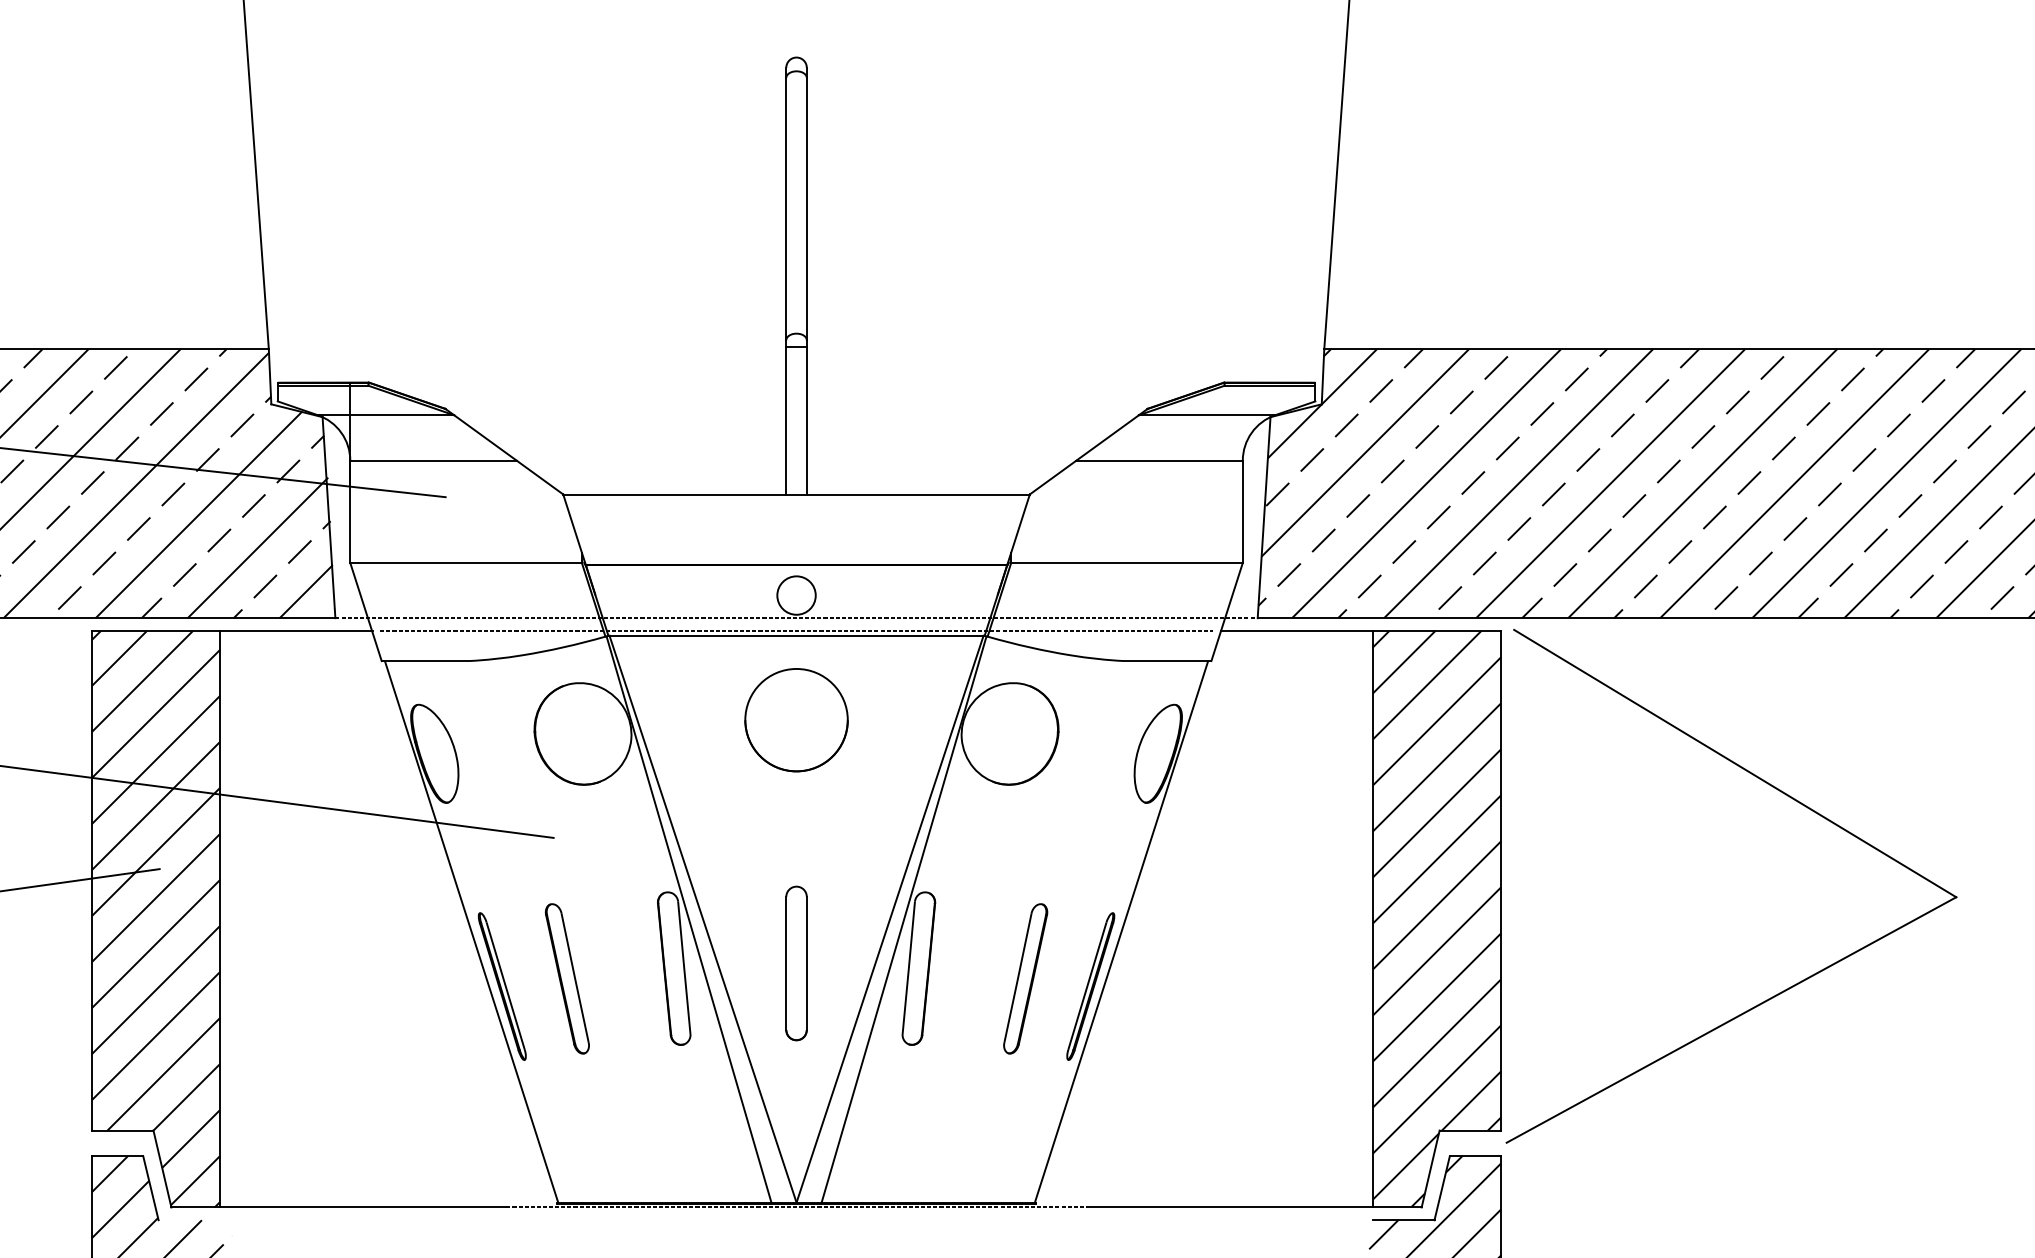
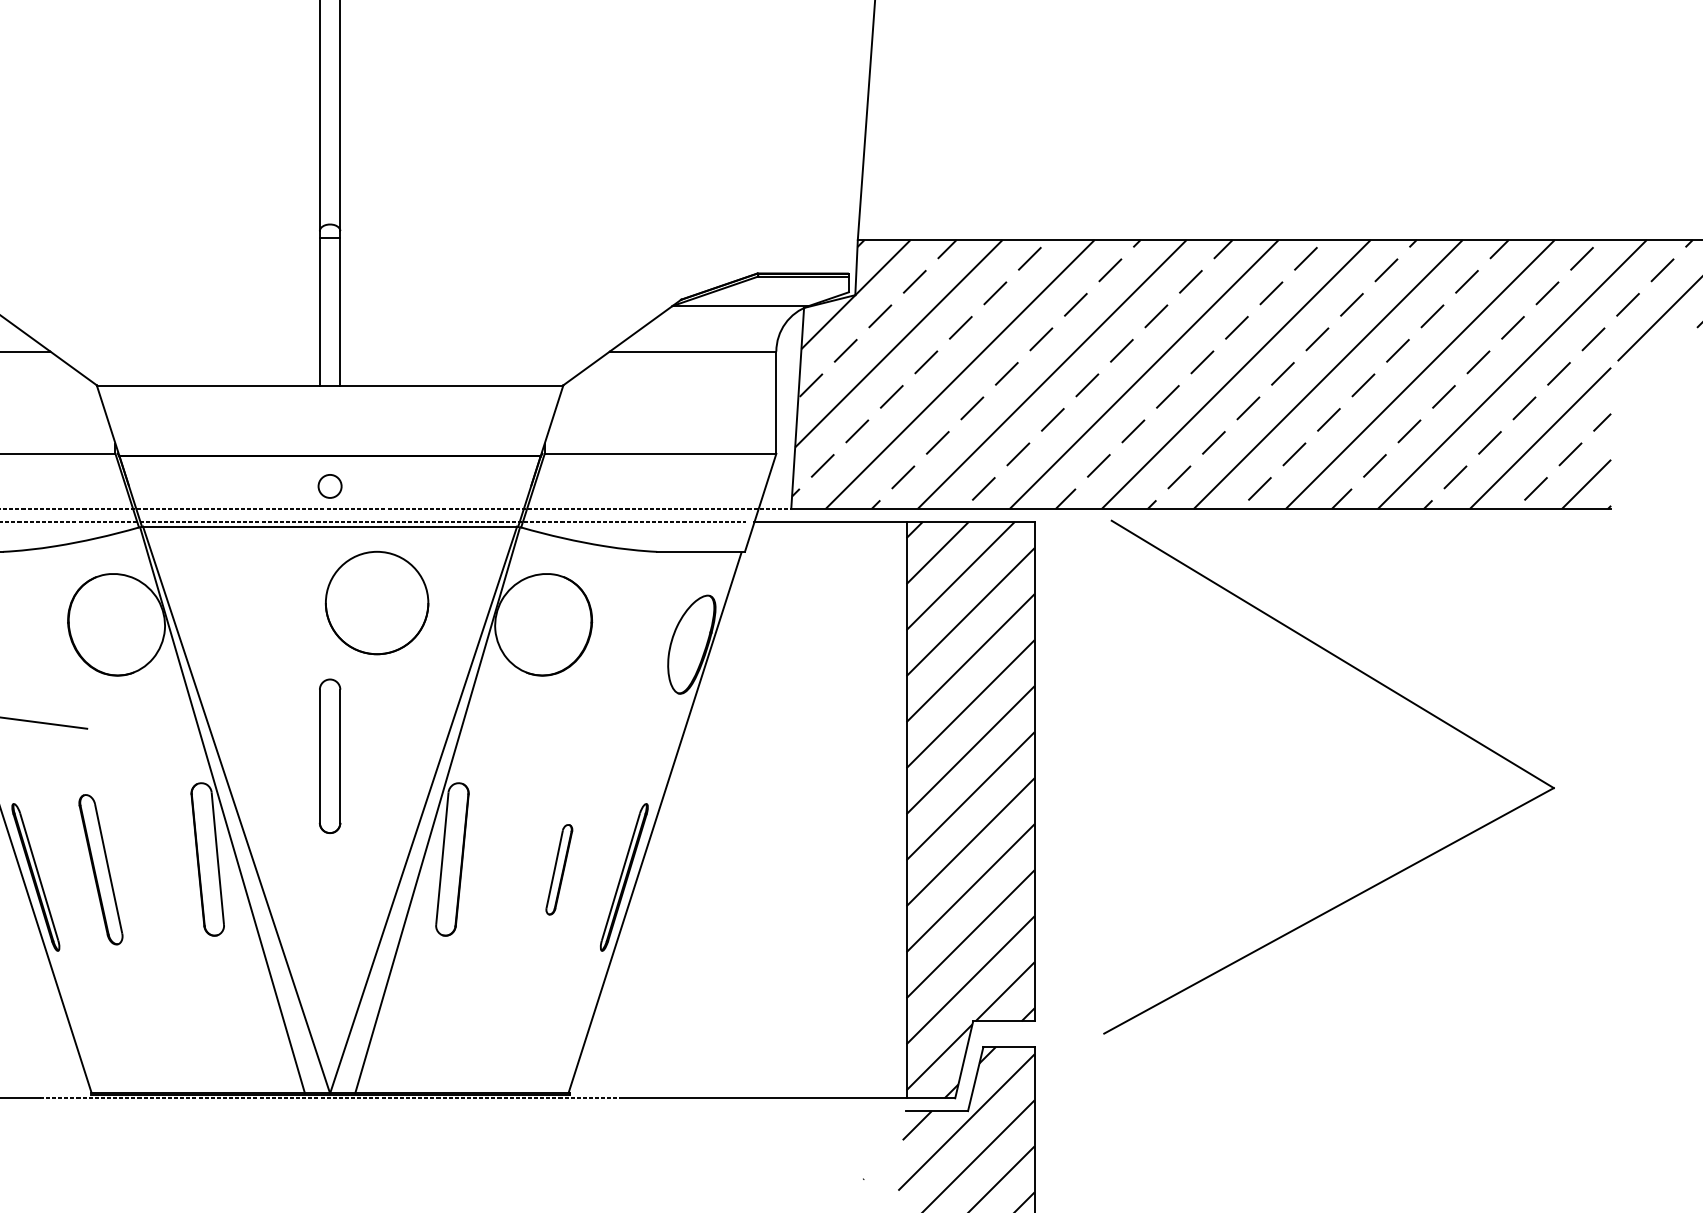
circle: (796, 595) -> (330, 486), size x0.6
part: (796, 720) -> (377, 603), moved
part: (1785, 795) -> (1383, 686), moved
part: (796, 963) -> (330, 756), moved
part: (1025, 978) -> (559, 869), size x0.6

